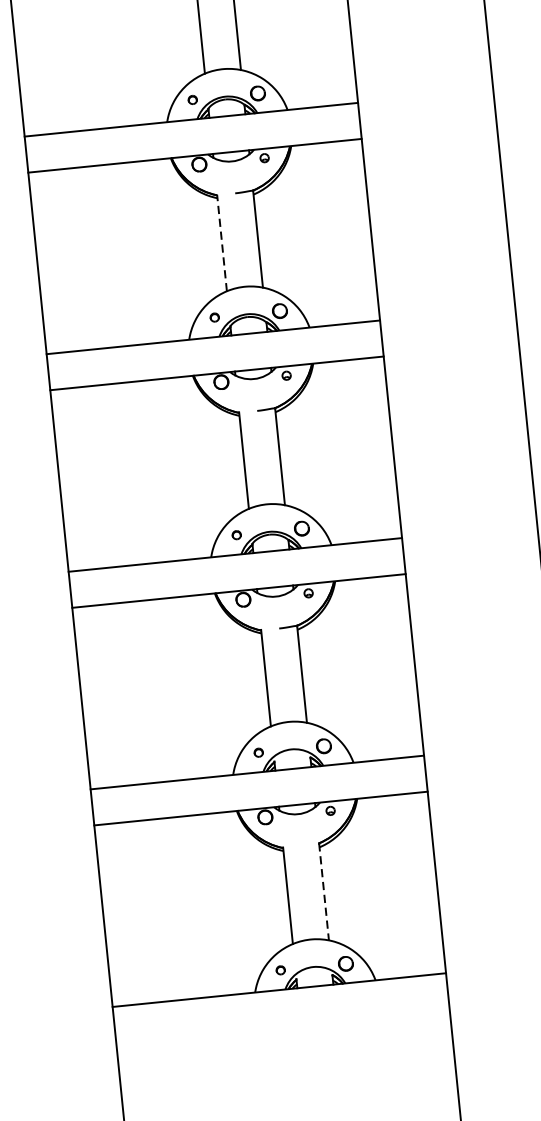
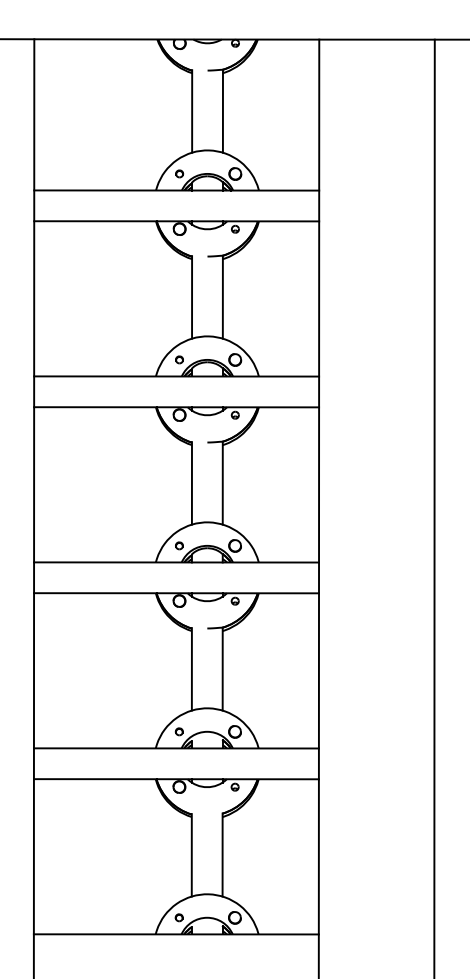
line: (222, 241) -> (192, 296), dashed -> solid
line: (323, 892) -> (222, 855), dashed -> solid

